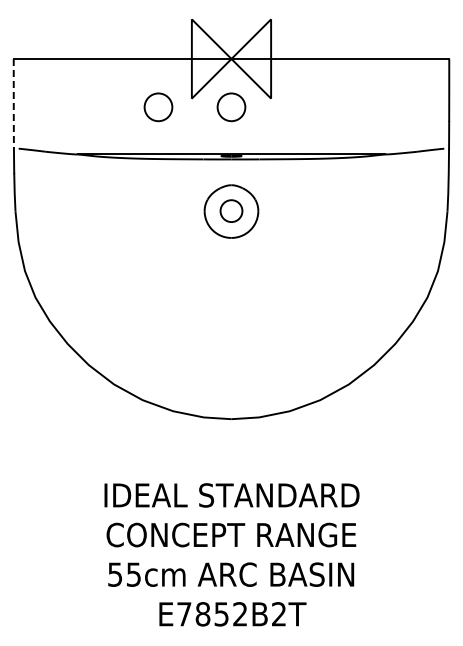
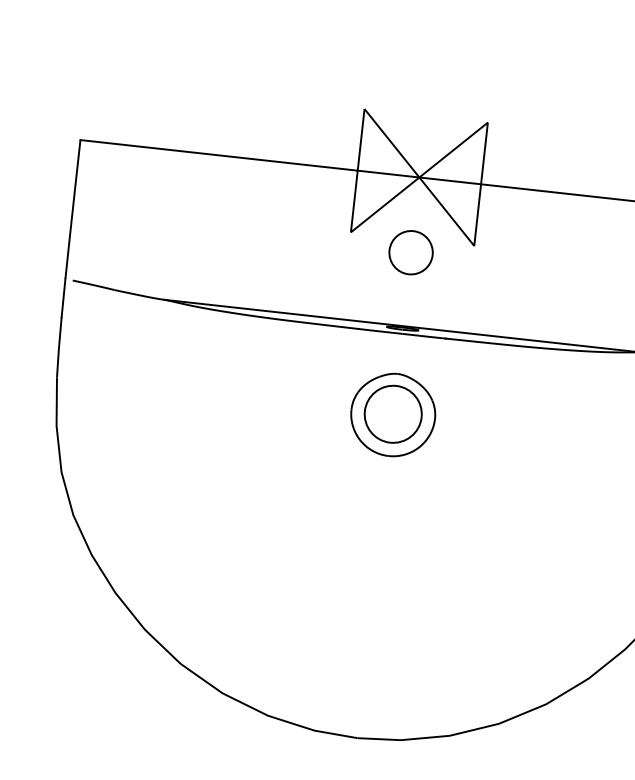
line: (13, 103) -> (72, 209), dashed -> solid
circle: (158, 107) -> (297, 240), removed
circle: (231, 210) -> (393, 413), size x1.67

